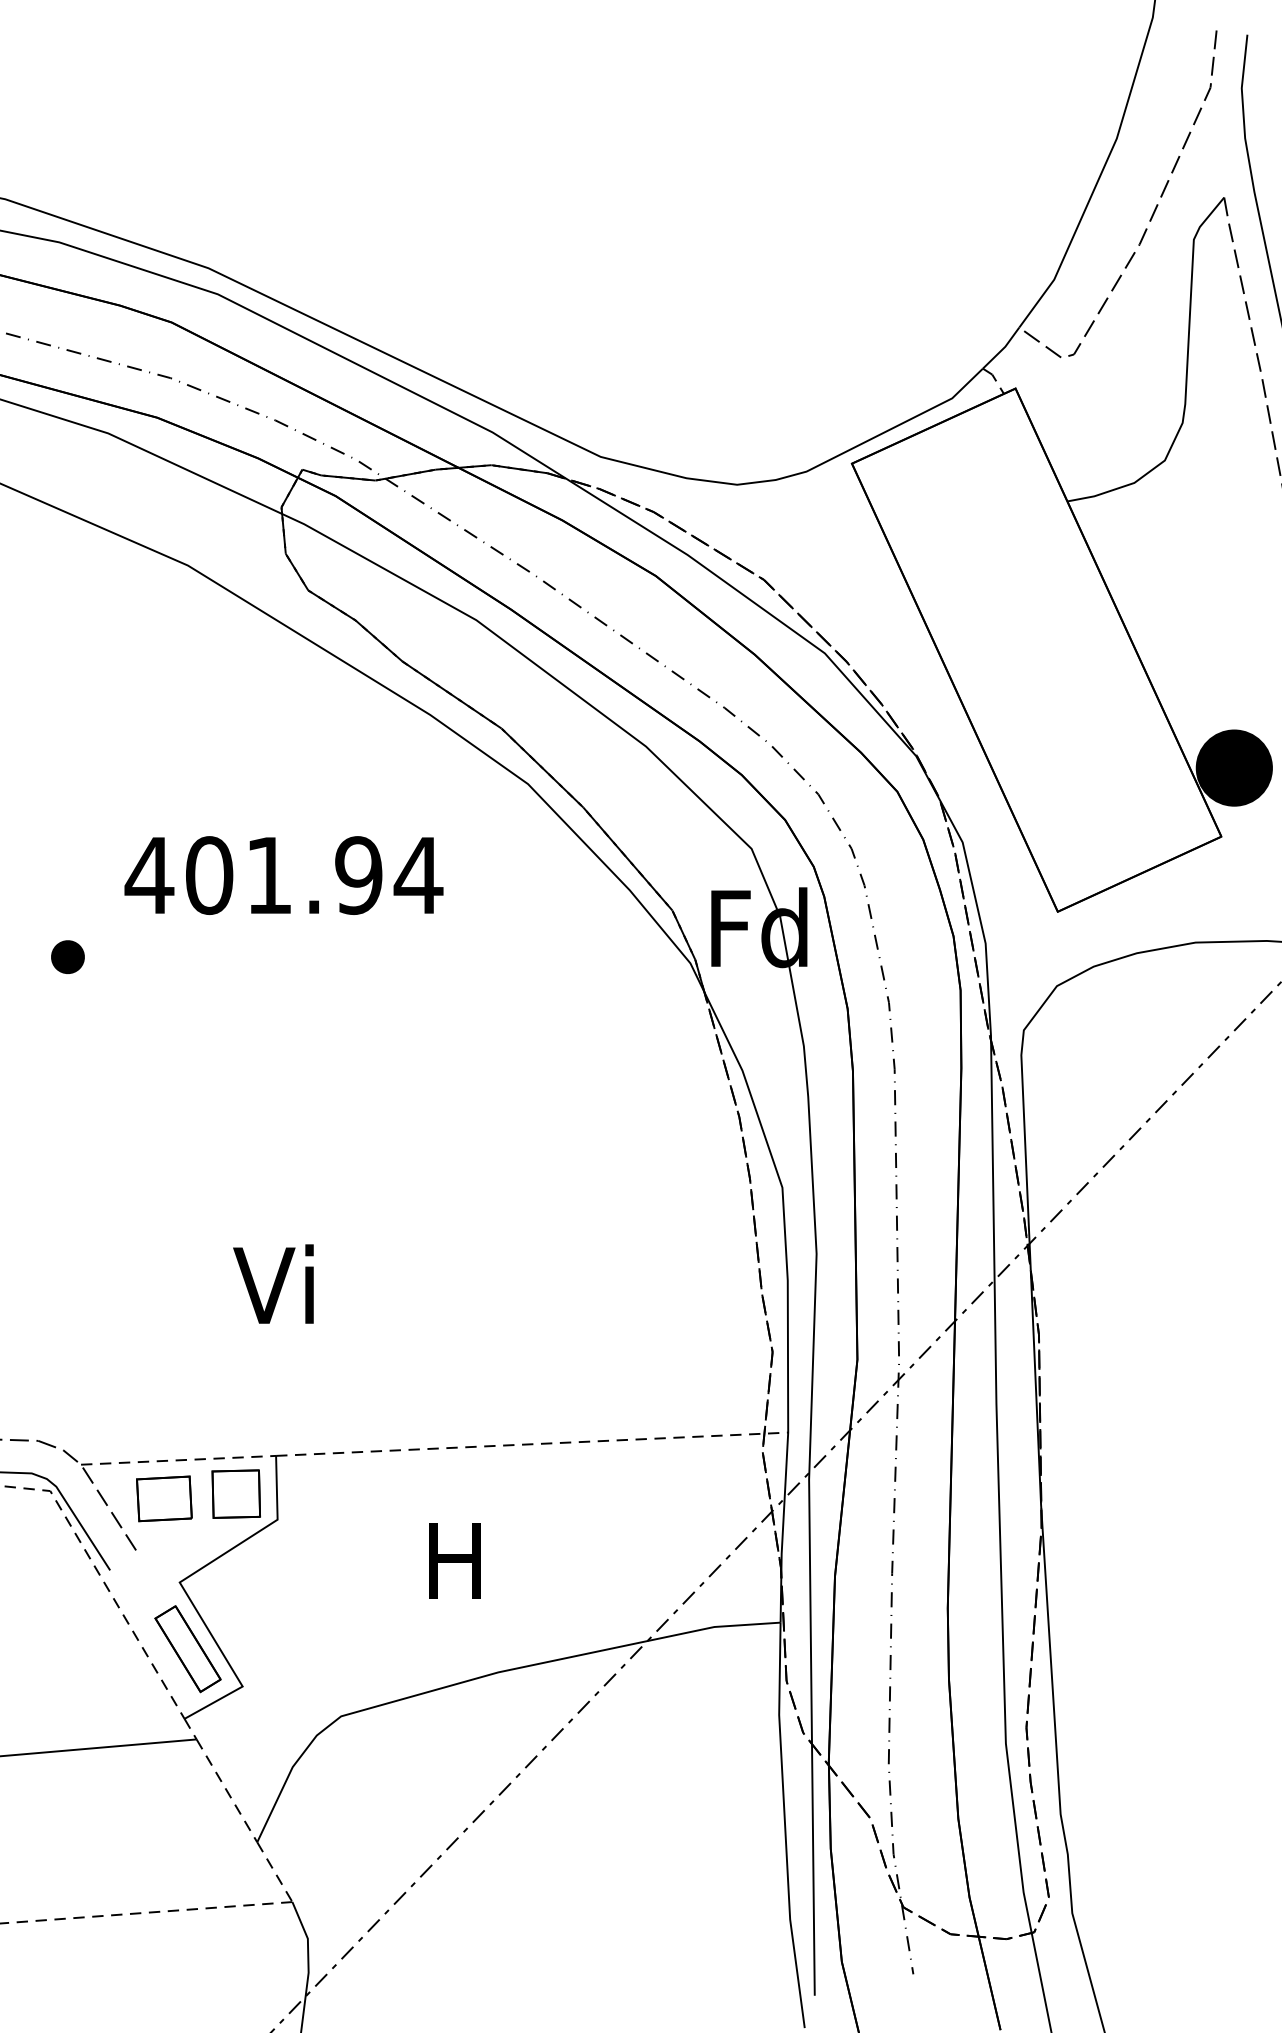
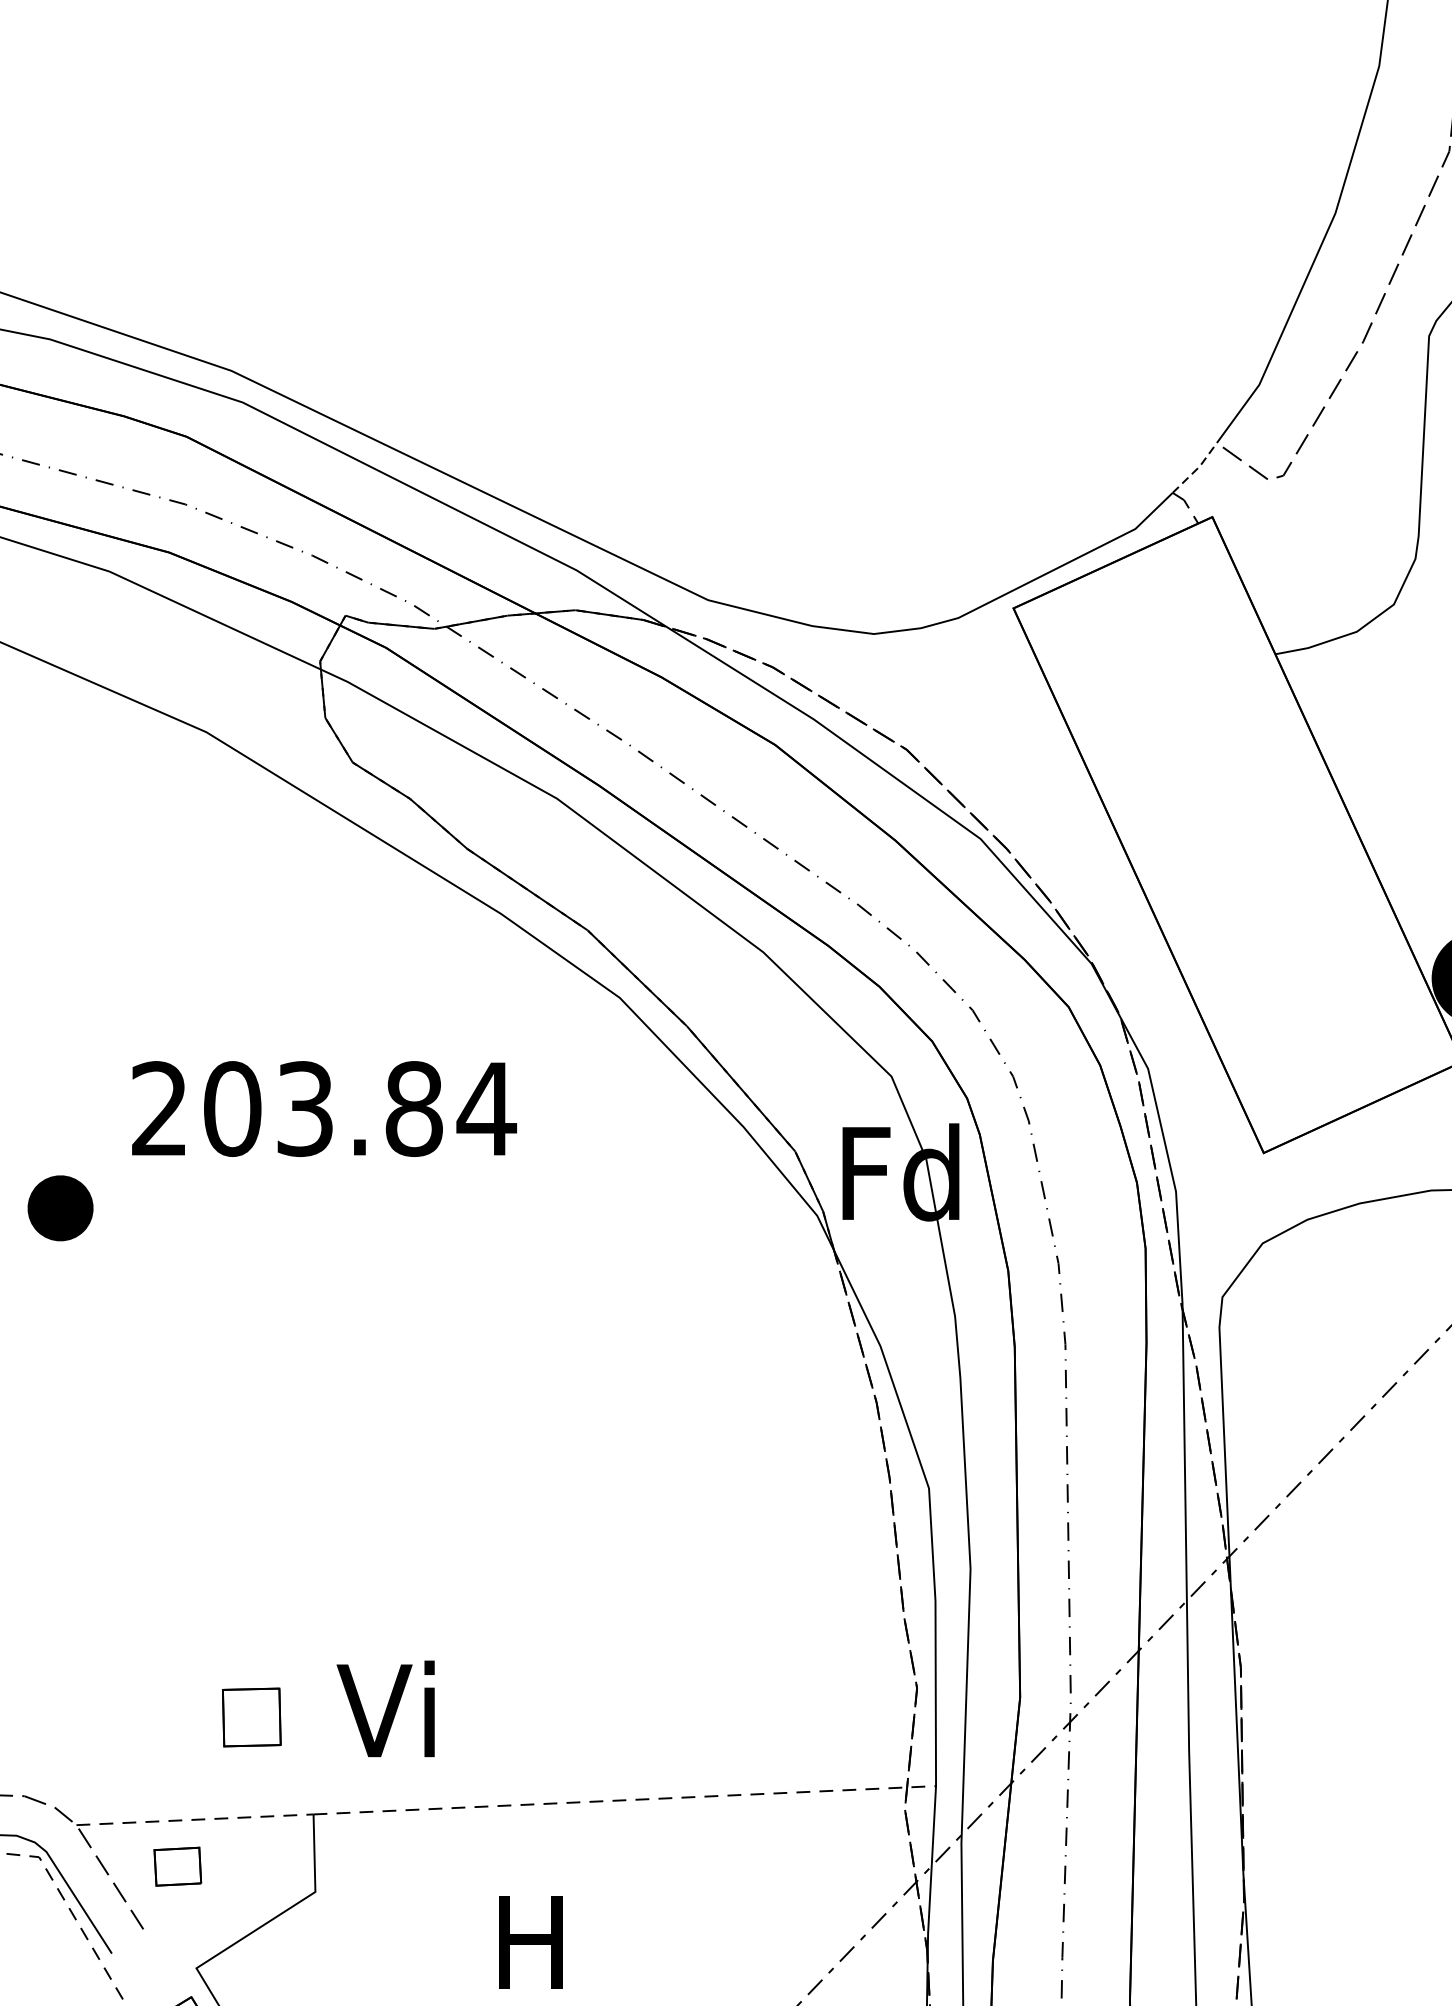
line: (1003, 348) -> (1197, 468), solid -> dashed
text: (253, 875) -> (286, 1108), 401.94 -> 203.84
part: (67, 956) -> (60, 1207), size x1.6
text: (273, 1283) -> (385, 1708), moved
part: (235, 1493) -> (250, 1716), moved
part: (164, 1498) -> (177, 1866), size x0.7

